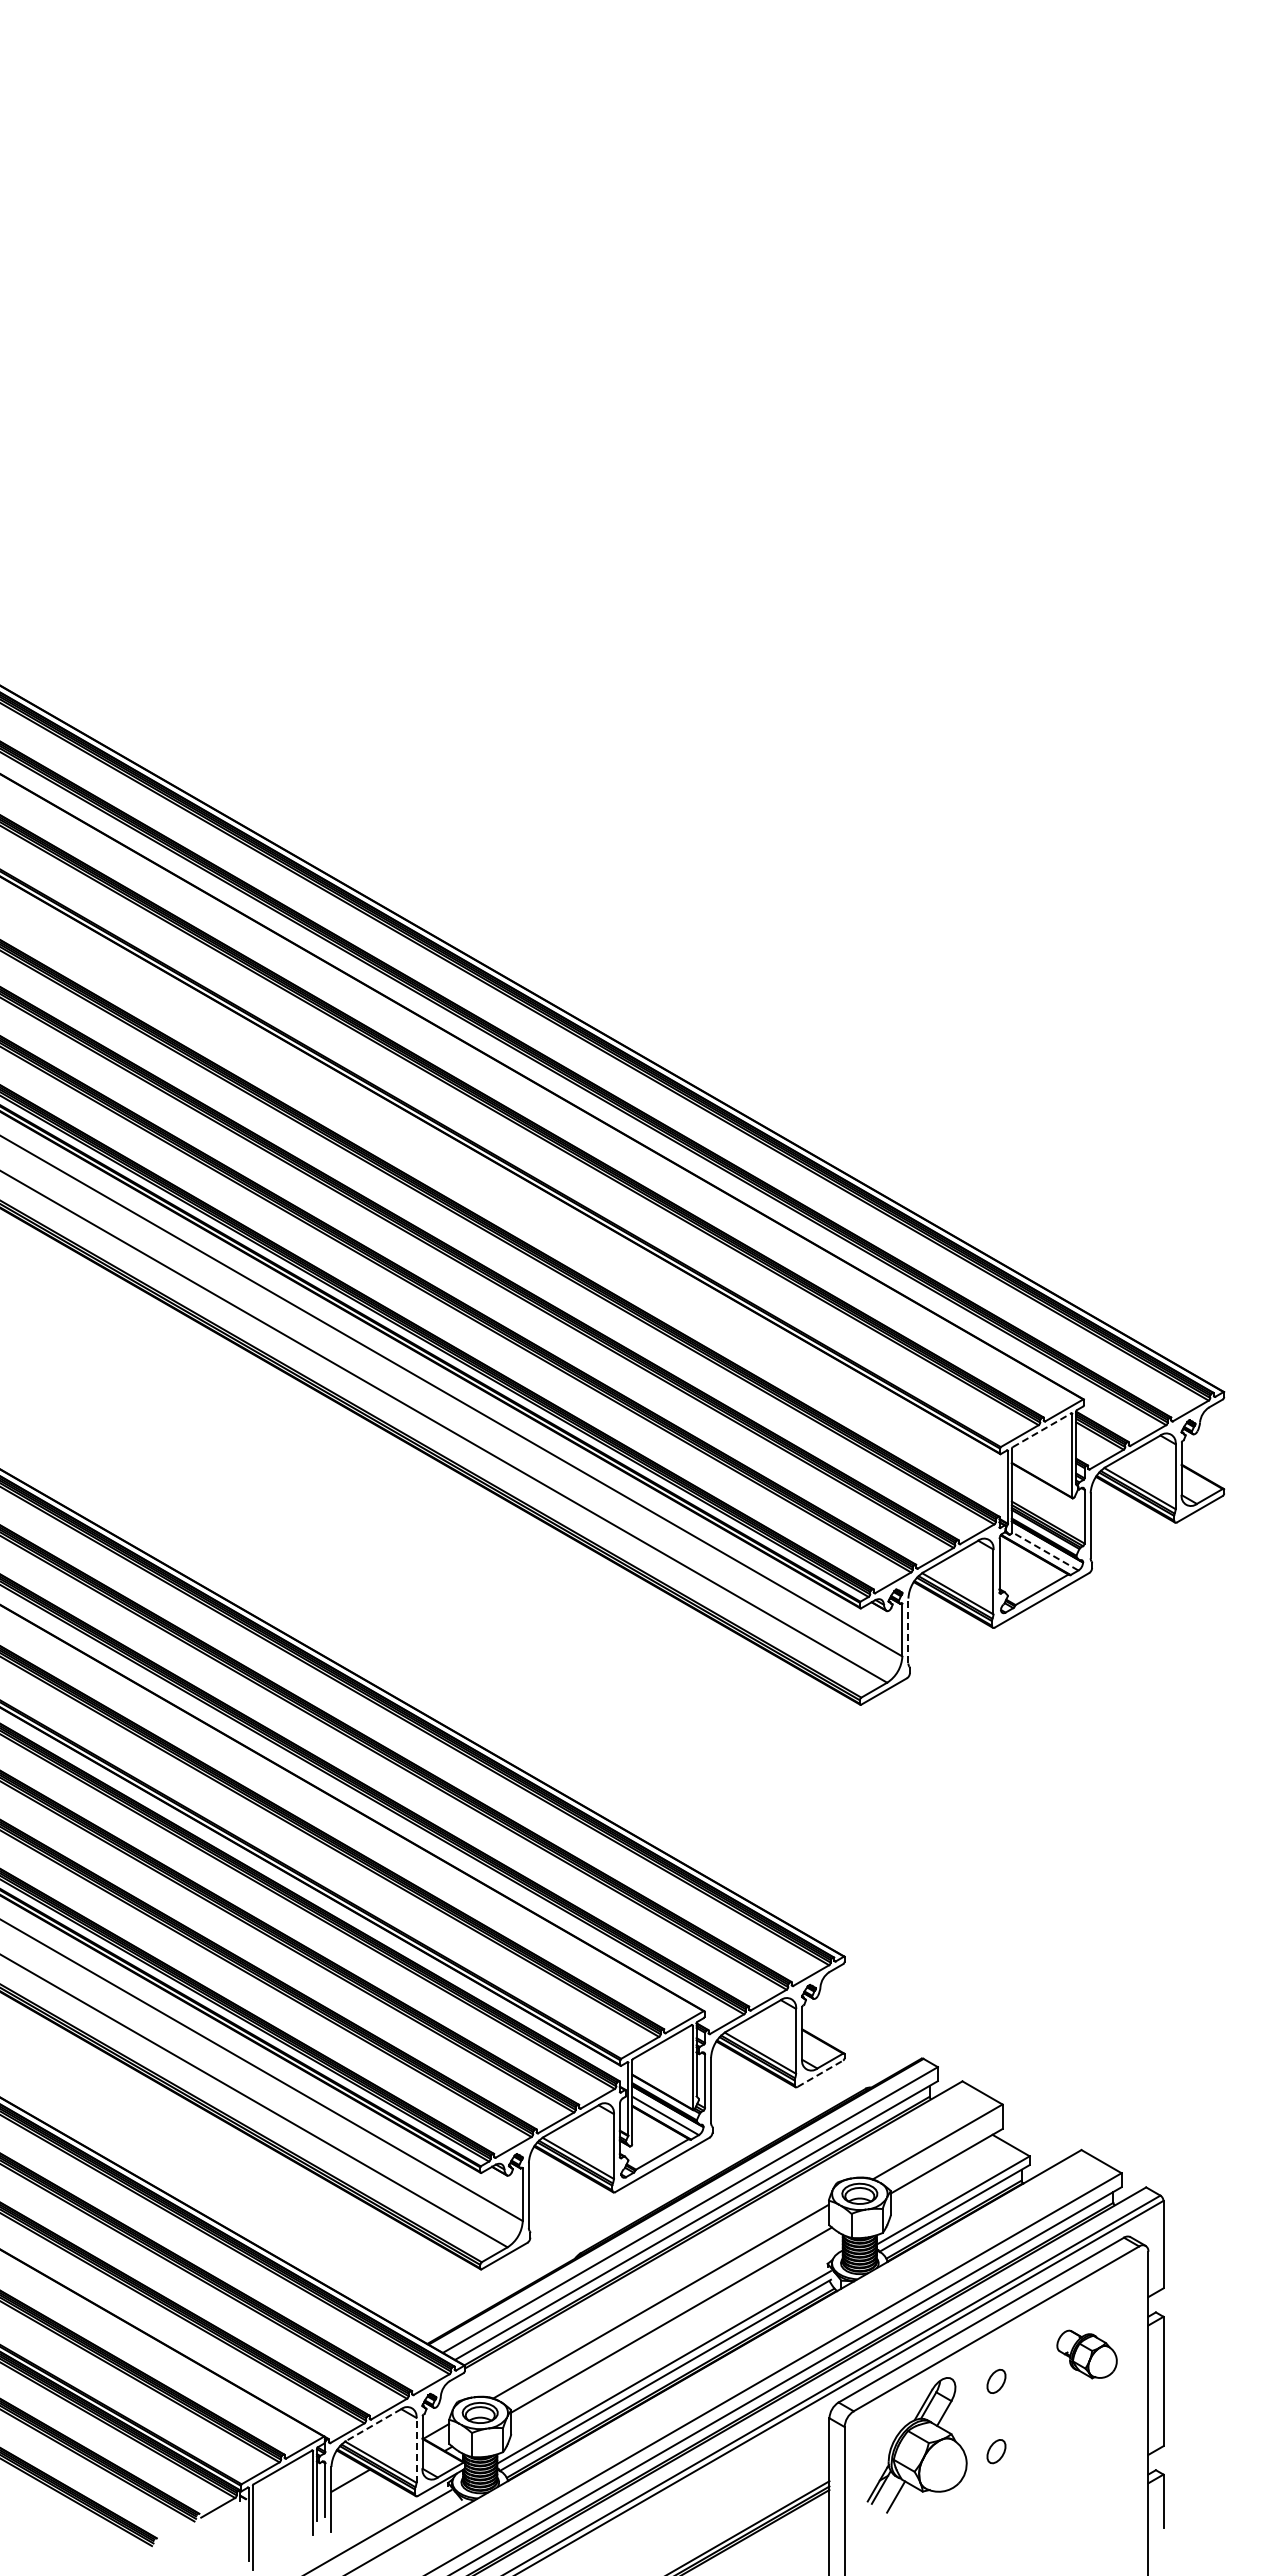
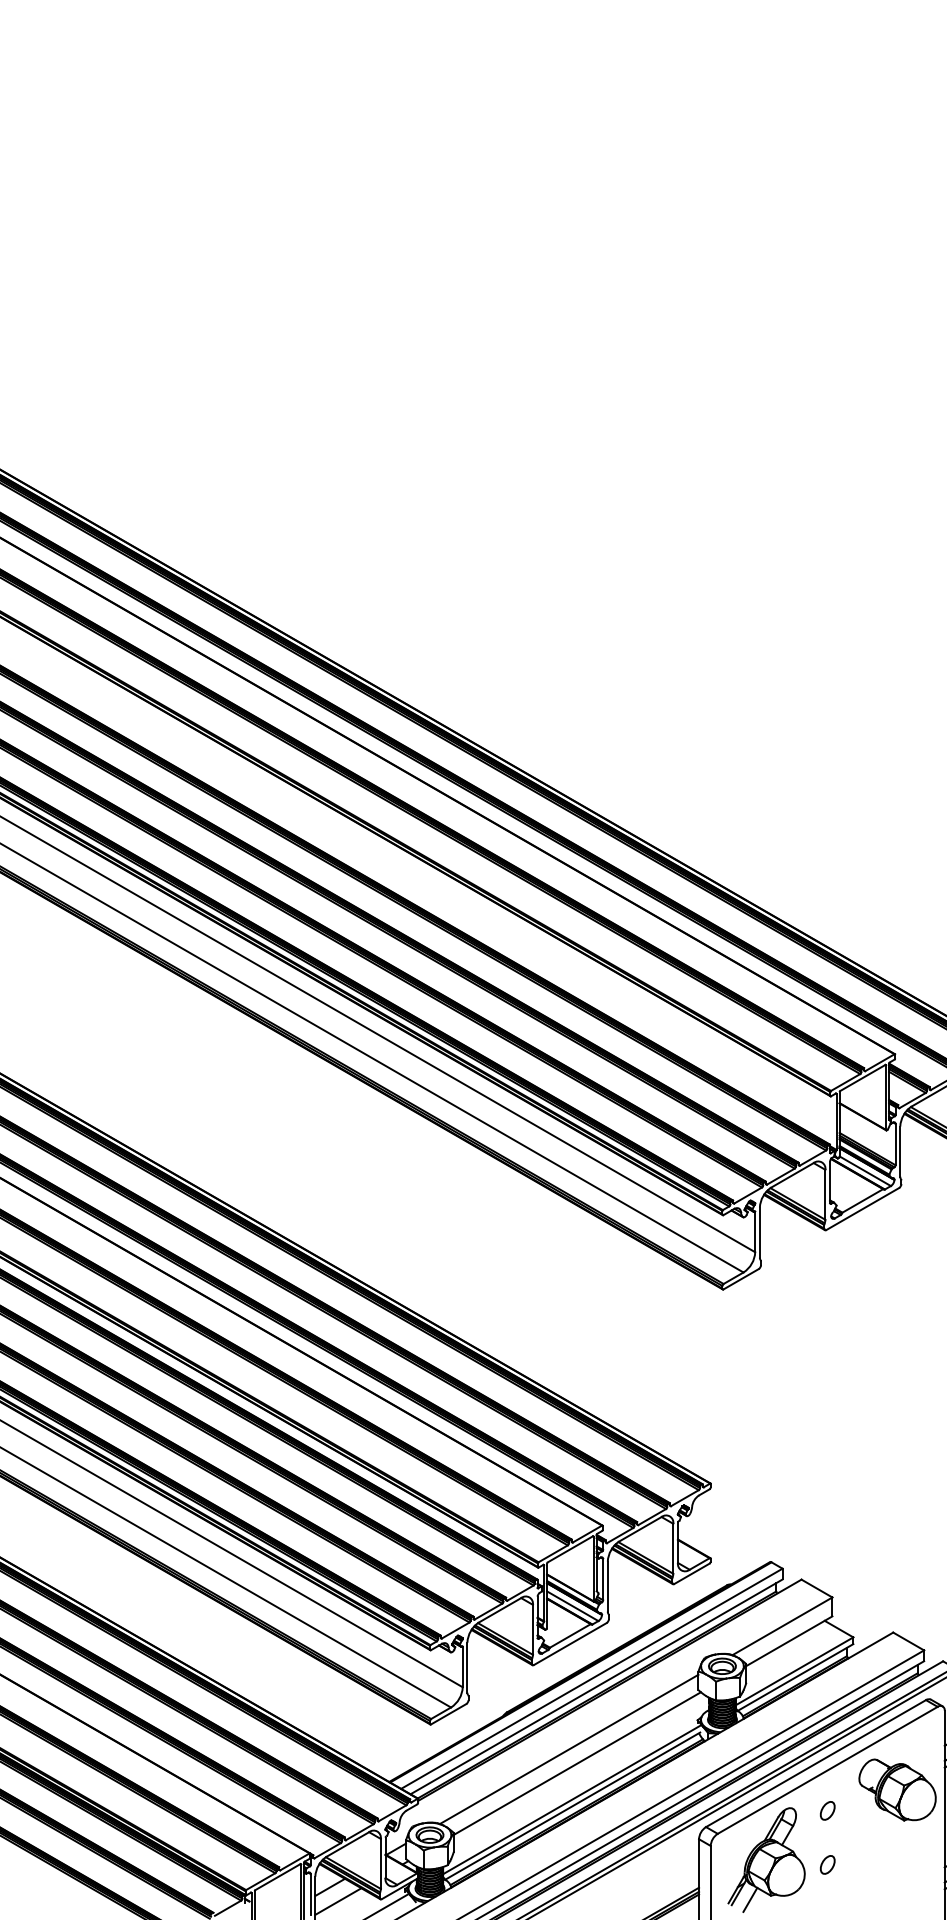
line: (1042, 1430) -> (863, 1078), dashed -> solid
line: (1044, 1551) -> (864, 1171), dashed -> solid
line: (908, 1630) -> (759, 1232), dashed -> solid
line: (820, 2073) -> (692, 1573), dashed -> solid
part: (1086, 2354) -> (897, 1790), size x1.67
line: (373, 2424) -> (347, 1844), dashed -> solid
line: (416, 2449) -> (380, 1863), dashed -> solid
line: (361, 2498) -> (338, 1901), added

